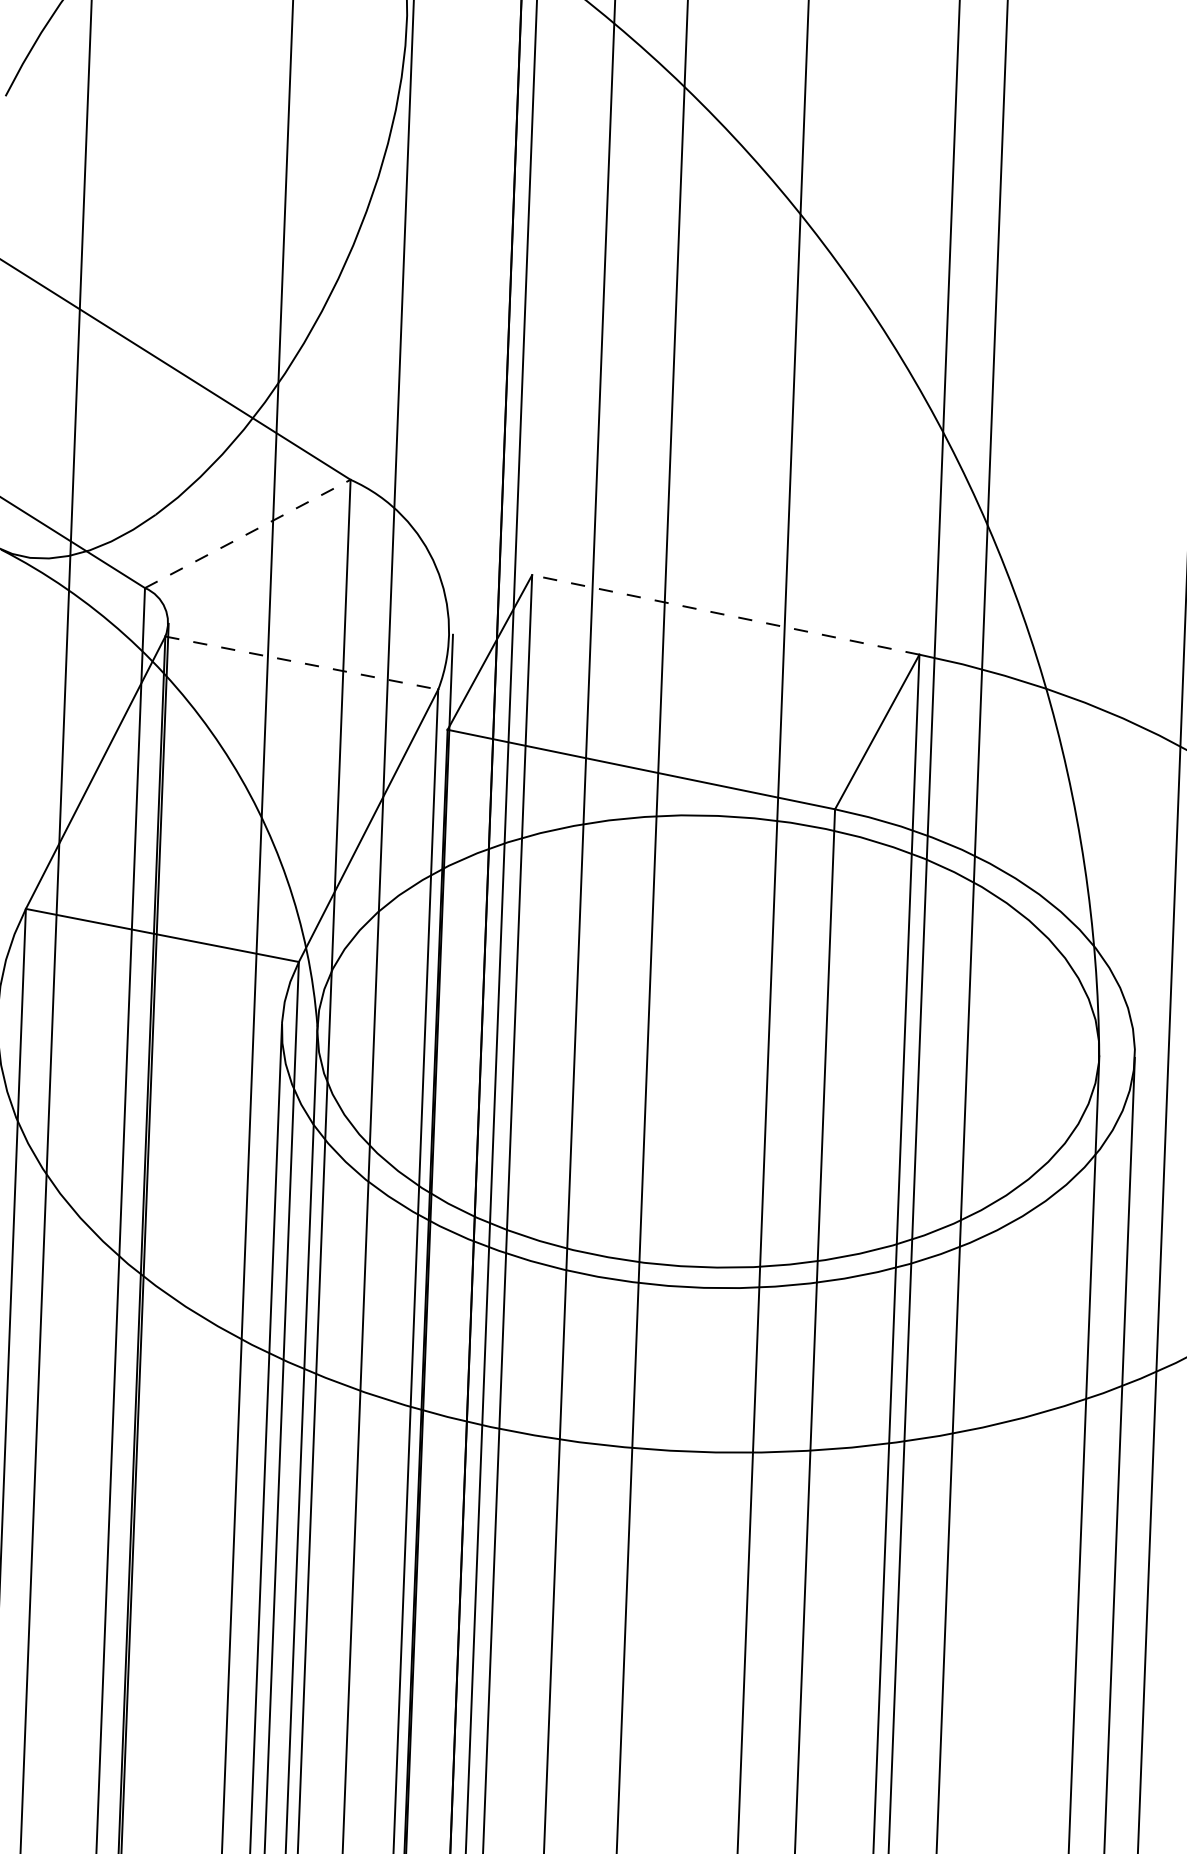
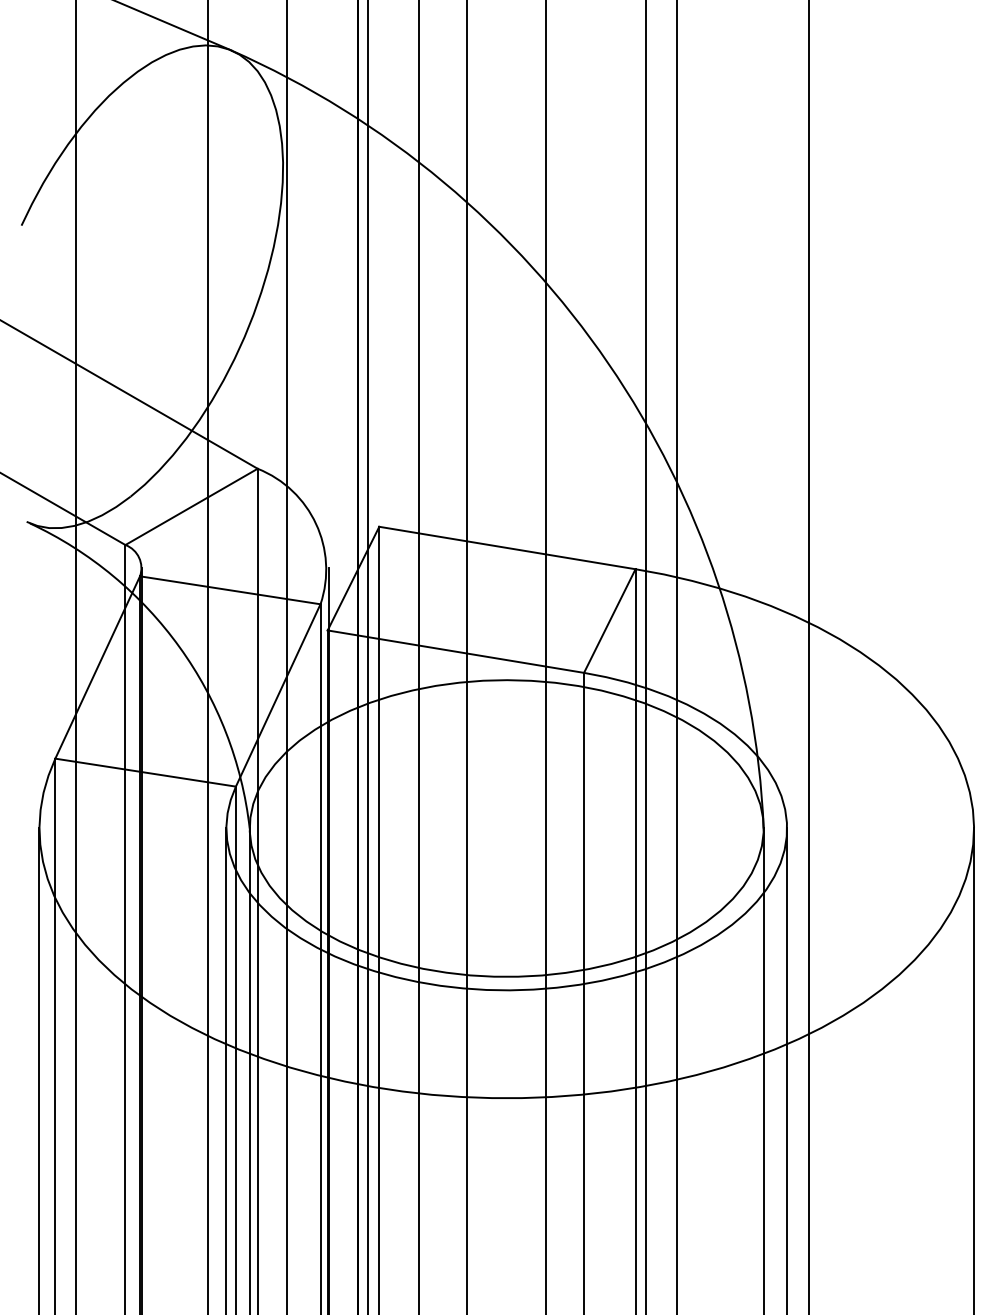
line: (249, 533) -> (192, 506), dashed -> solid
line: (725, 615) -> (507, 548), dashed -> solid
line: (302, 663) -> (230, 590), dashed -> solid

